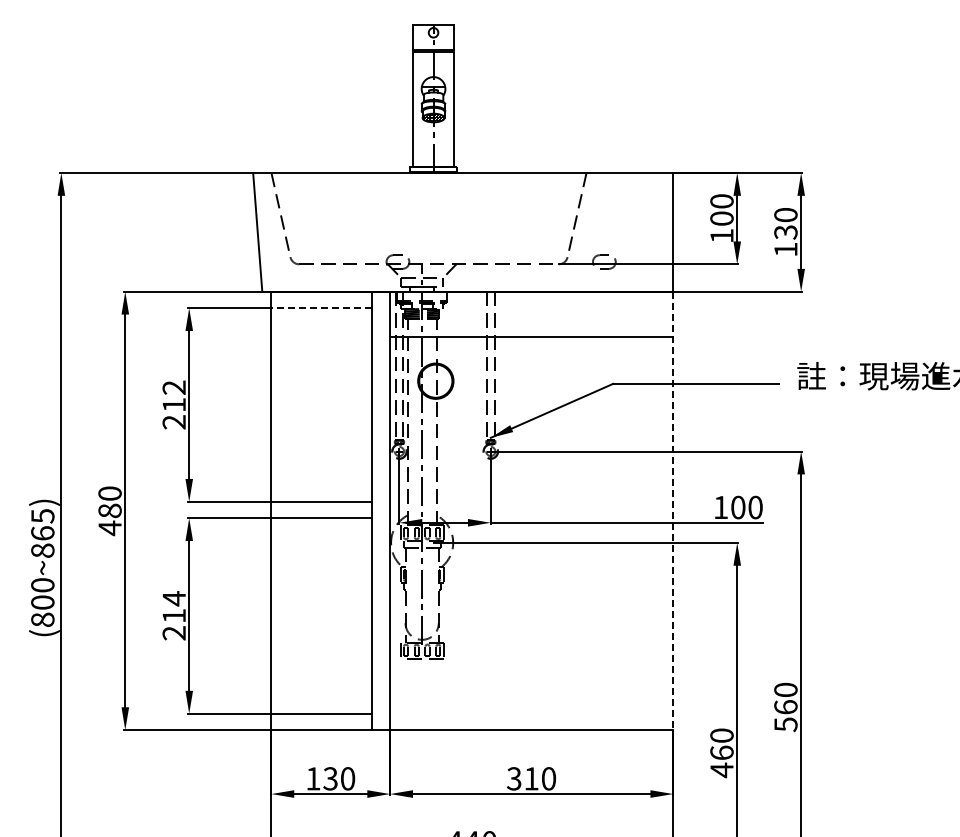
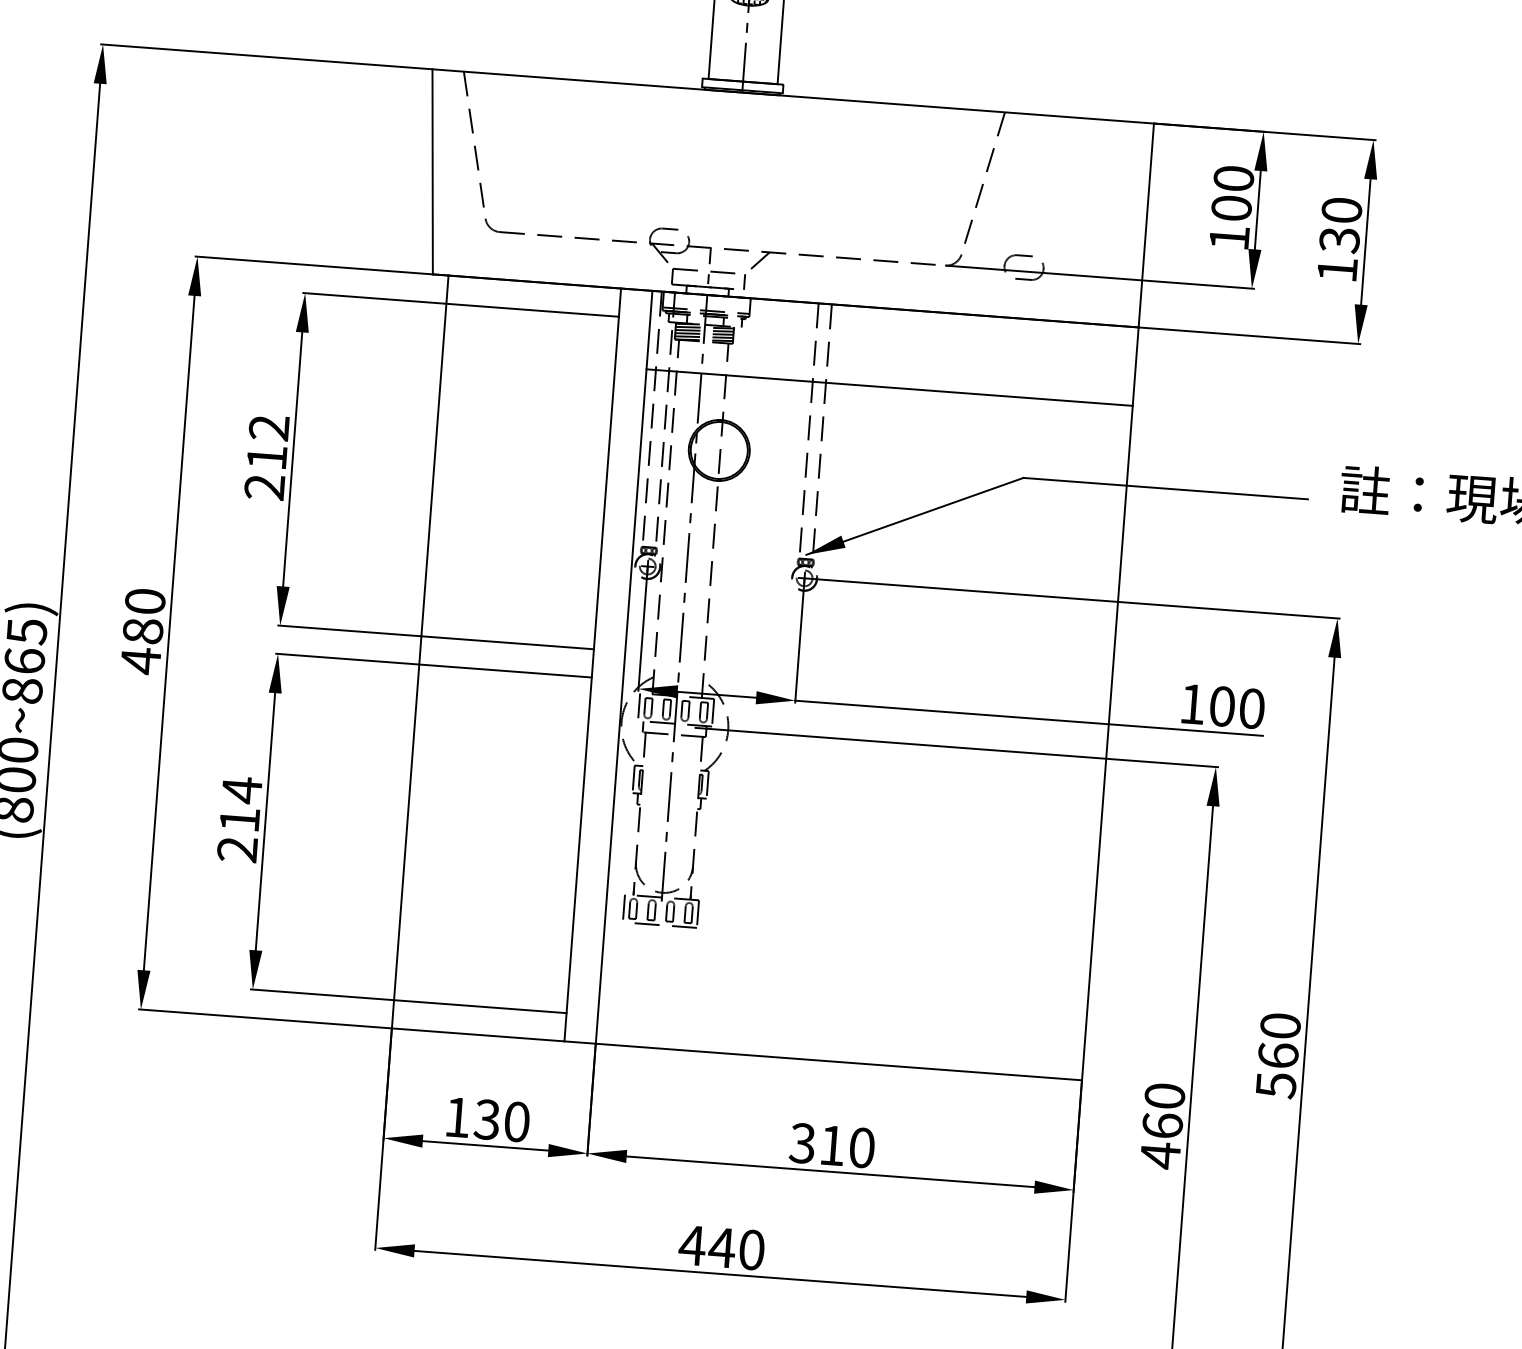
line: (321, 308) -> (532, 310), dashed -> solid
line: (673, 511) -> (1110, 704), dashed -> solid

